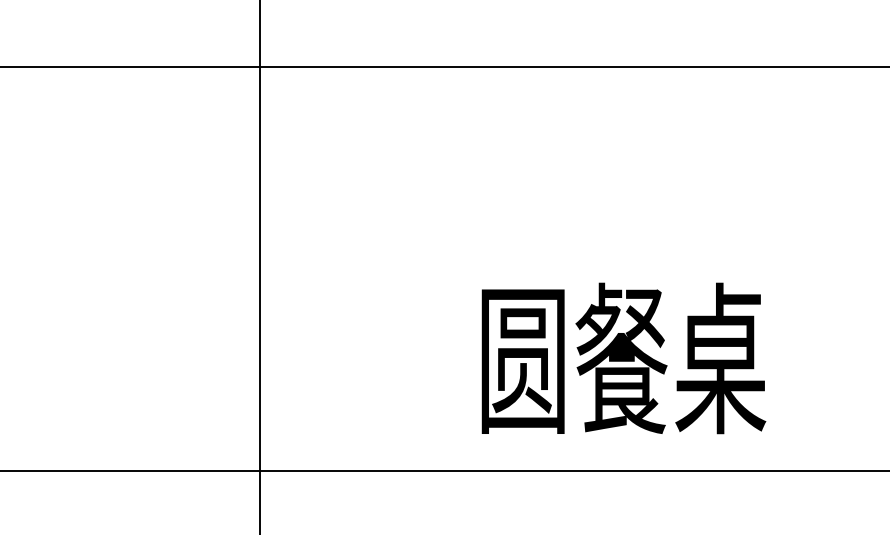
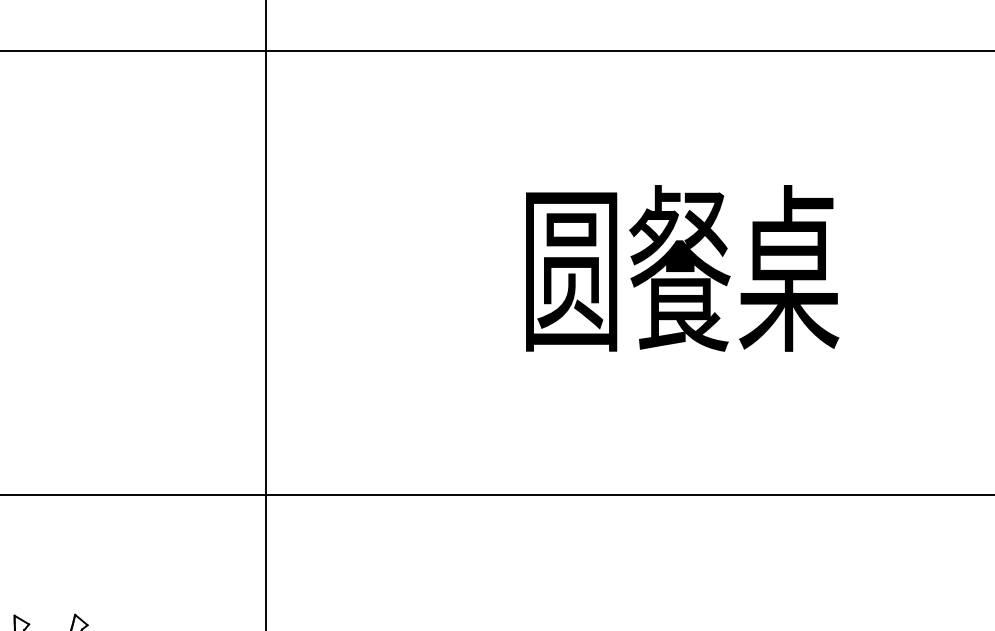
text: (623, 358) -> (682, 268), moved

